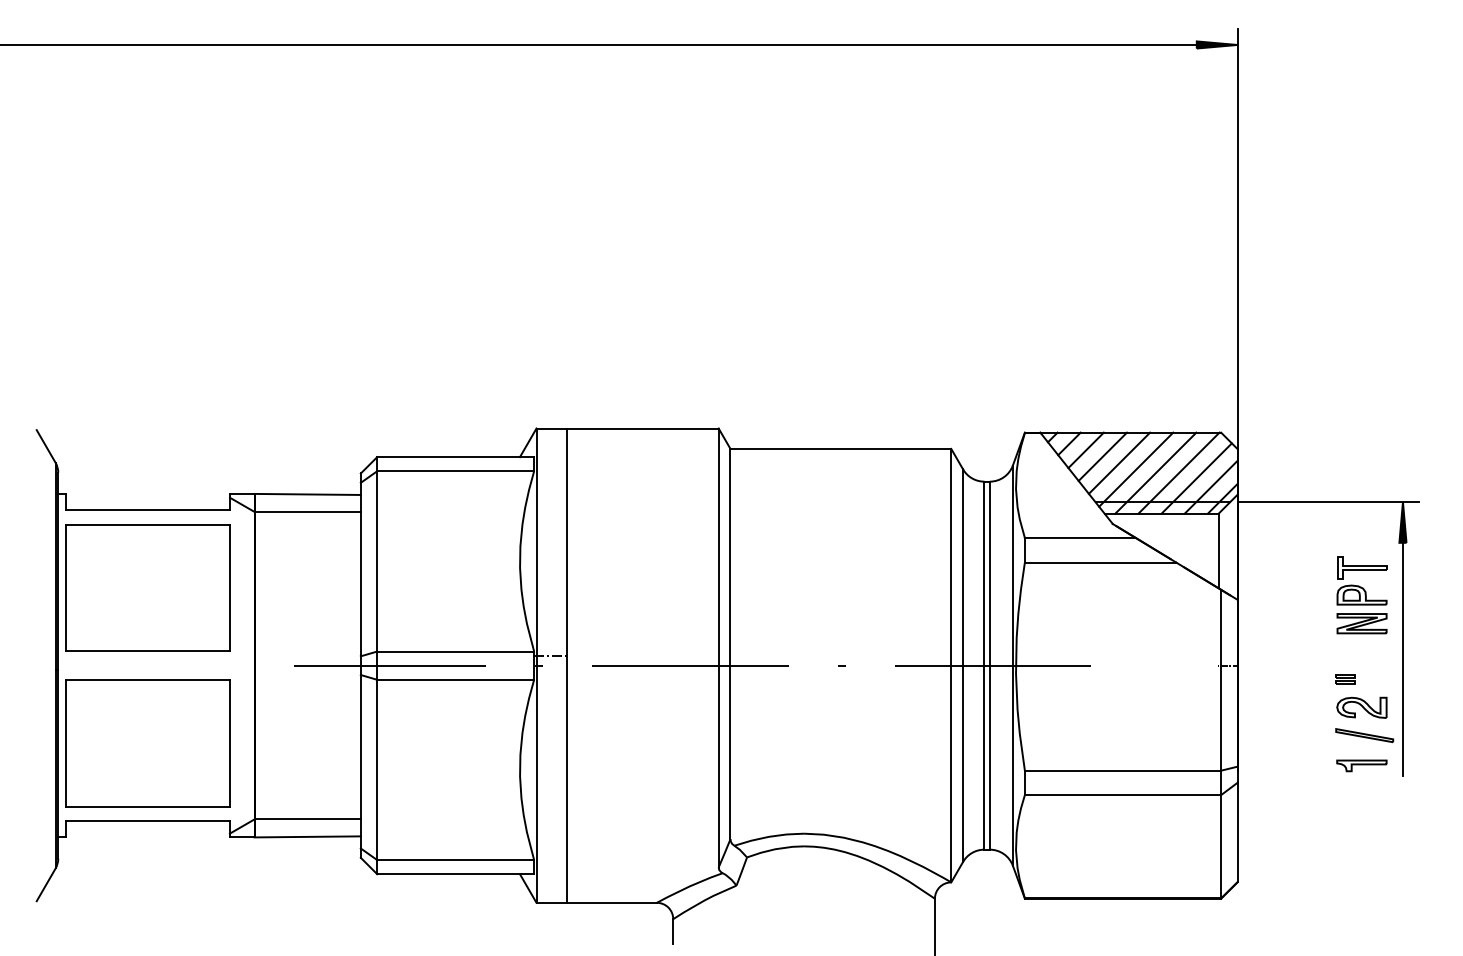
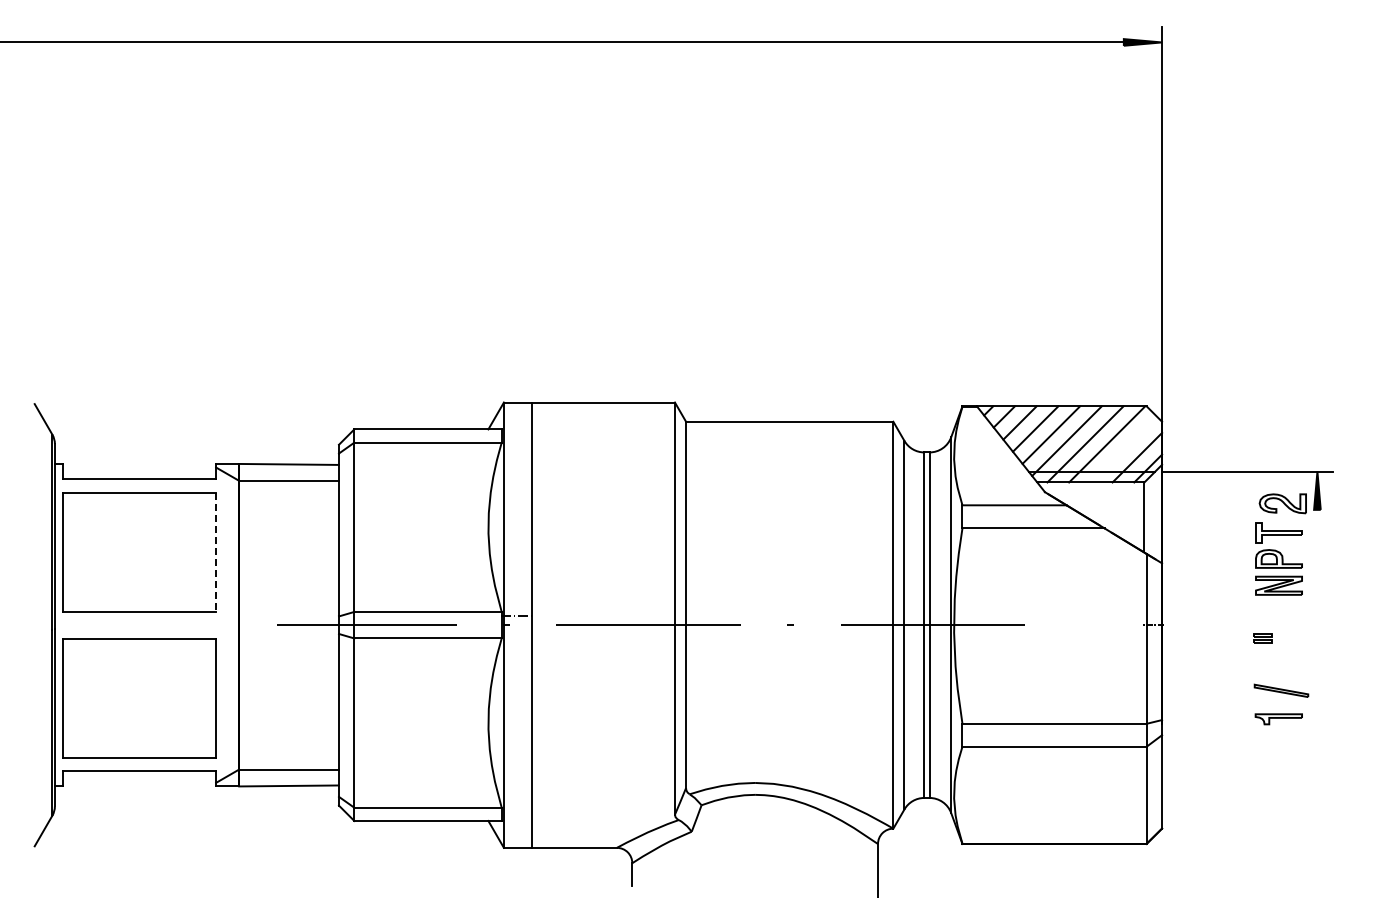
line: (1196, 478) -> (1123, 449), removed
line: (230, 588) -> (216, 552), solid -> dashed
line: (1403, 659) -> (1317, 619), removed
part: (1361, 707) -> (1282, 503), moved

